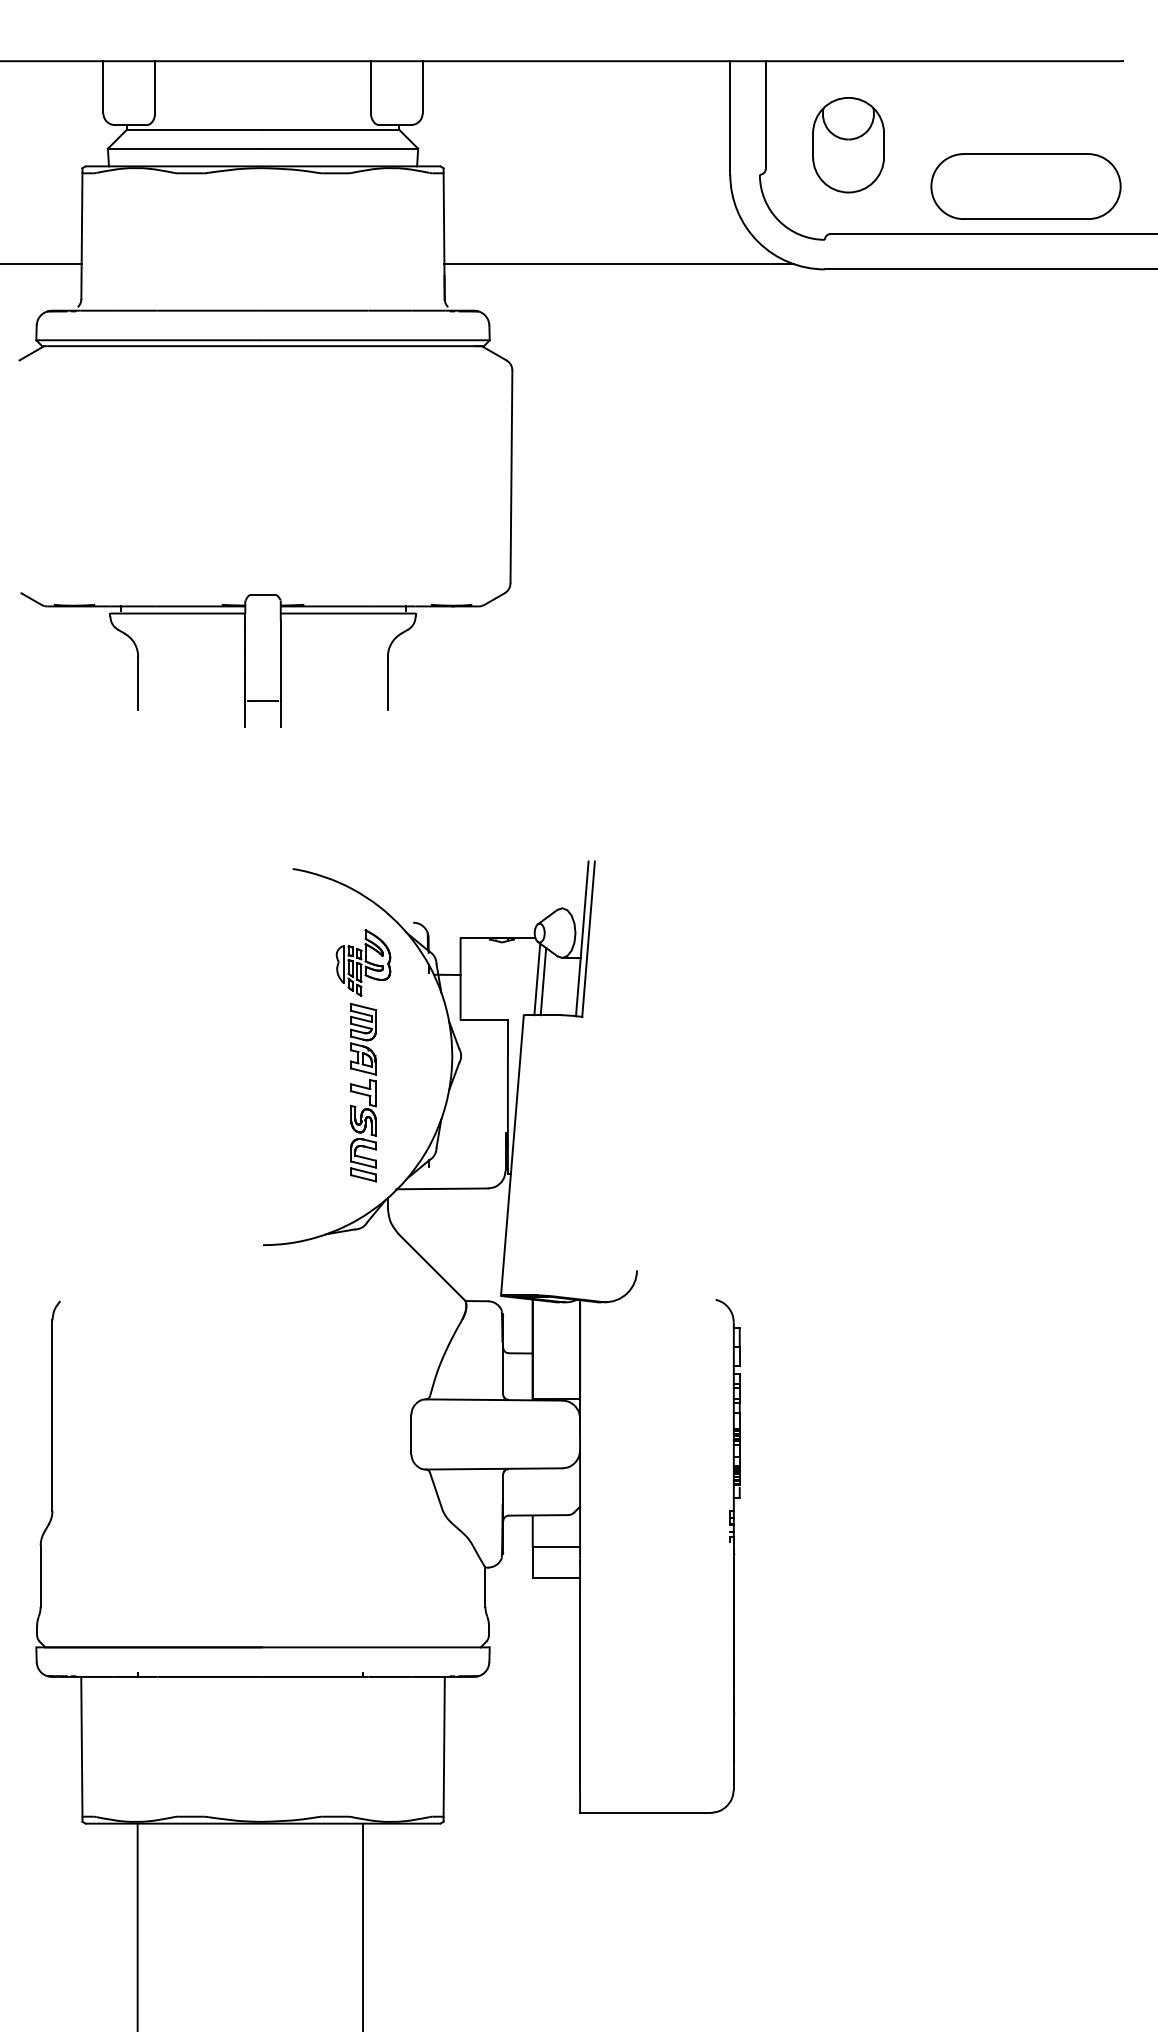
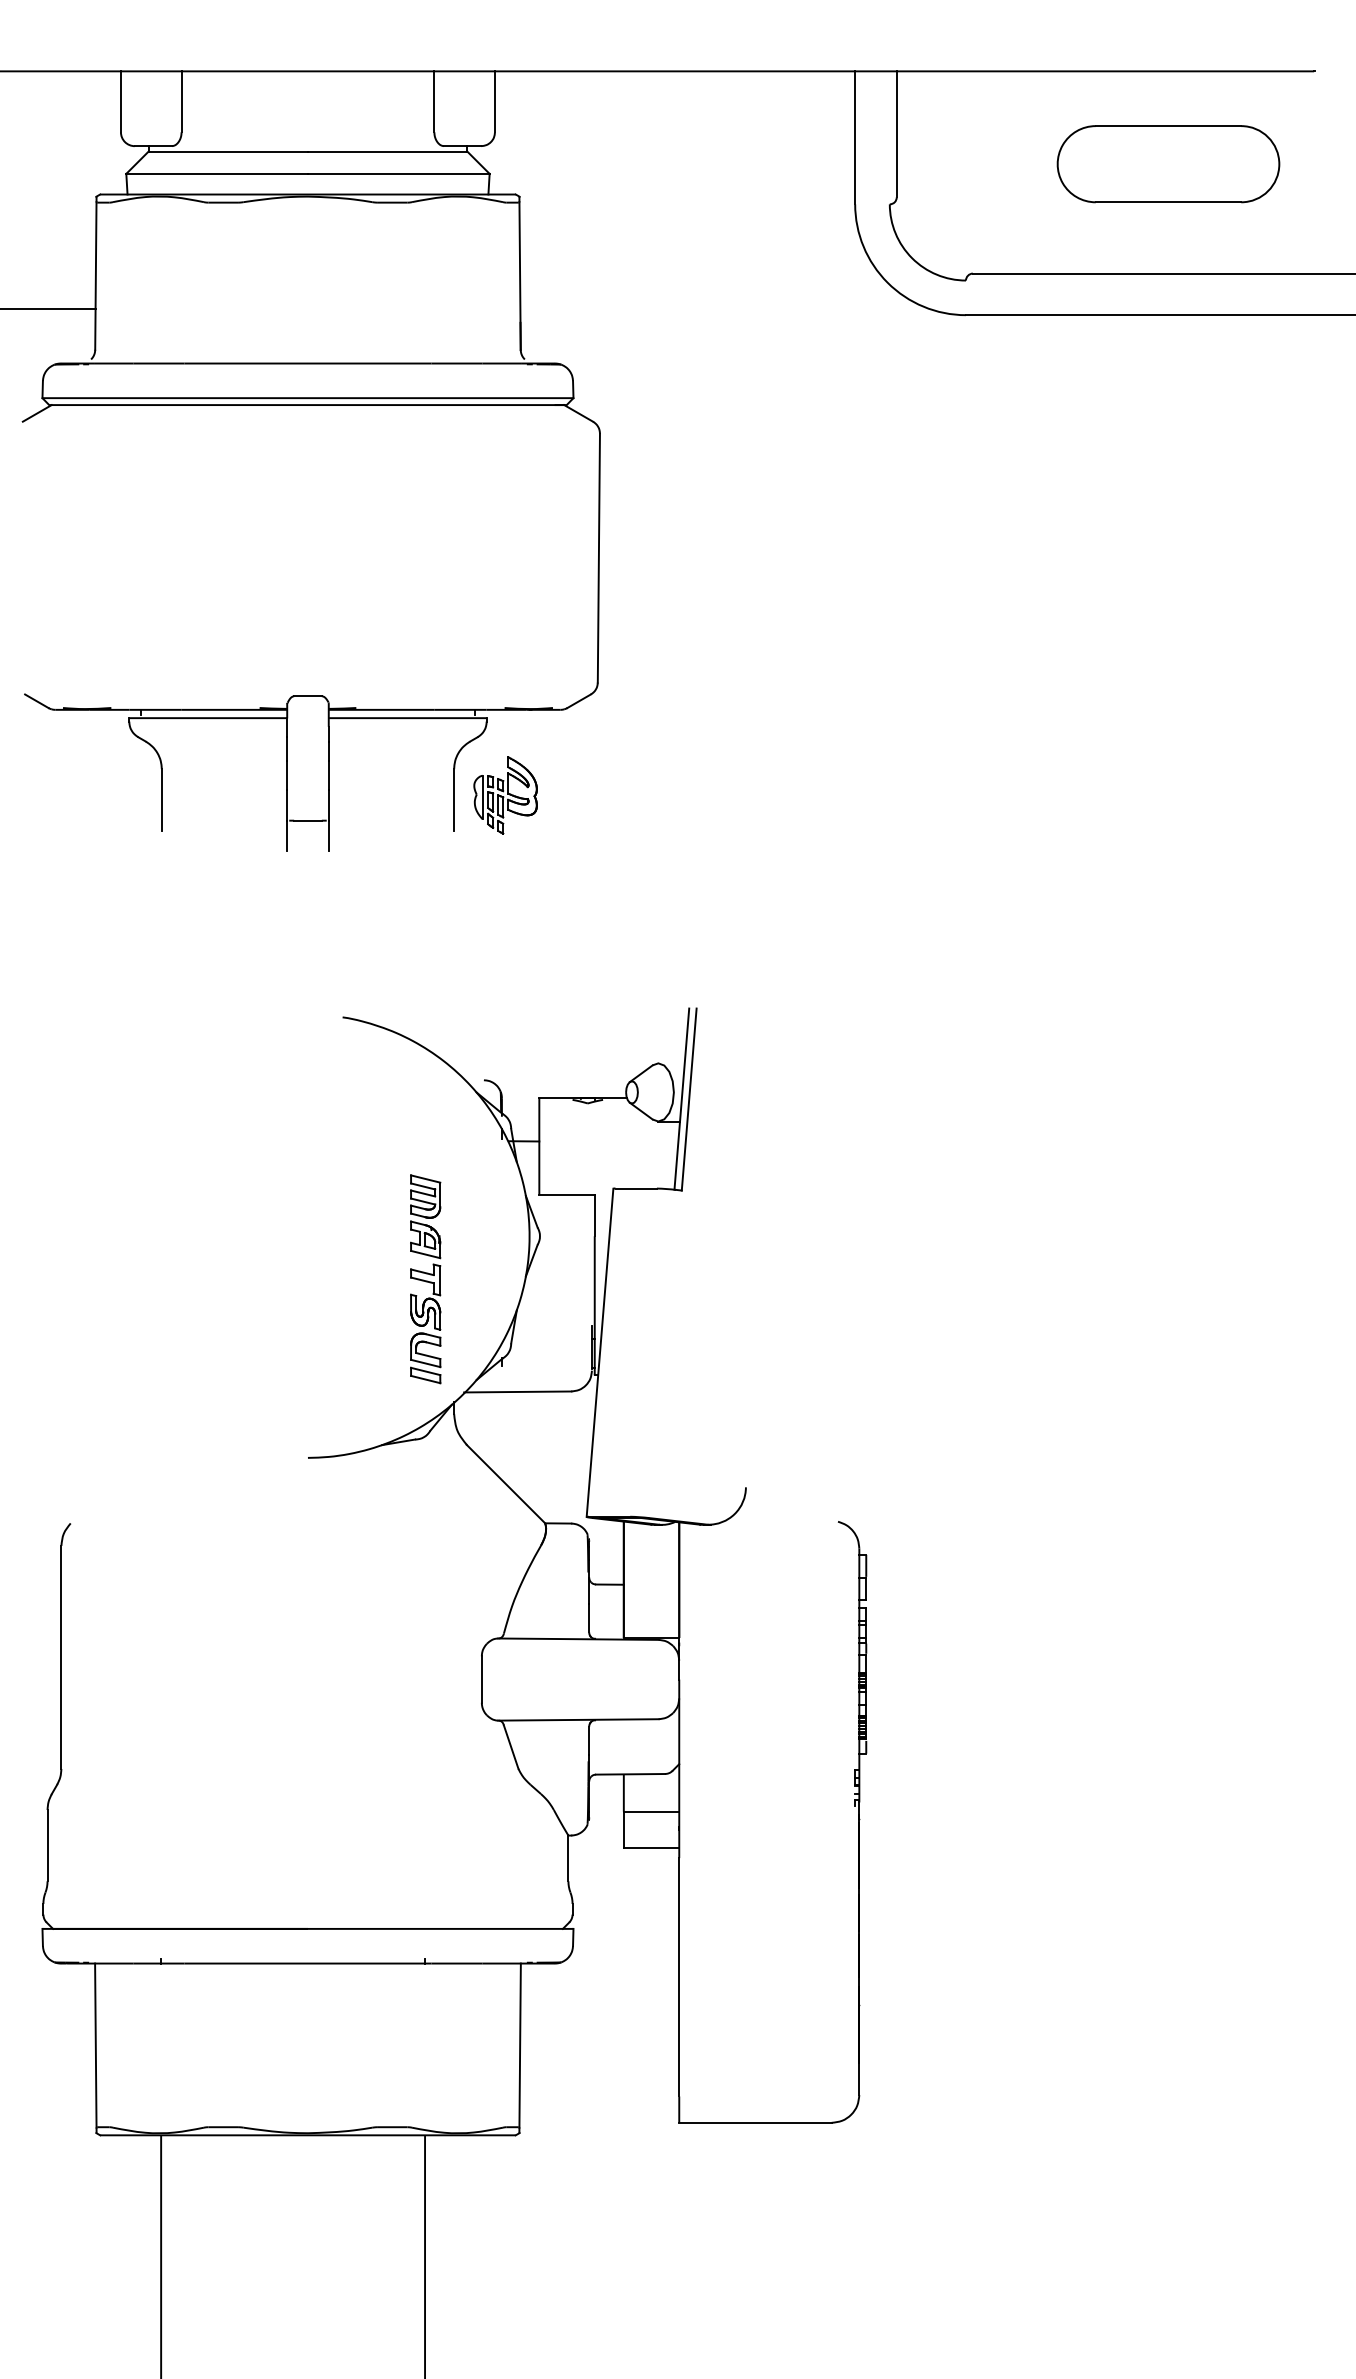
part: (848, 145) -> (993, 169), removed
part: (1026, 186) -> (1168, 164), moved
line: (618, 264) -> (724, 309), removed
part: (363, 963) -> (505, 795), moved
line: (536, 979) -> (628, 1146), removed
line: (543, 980) -> (636, 1148), removed

